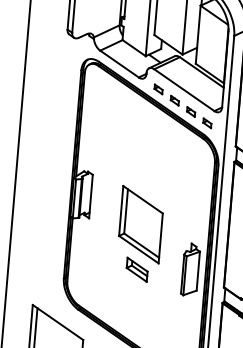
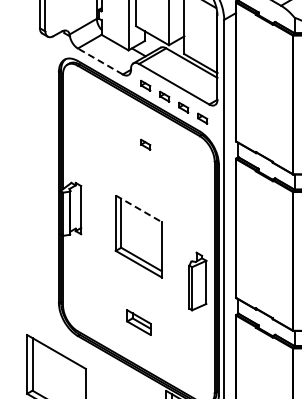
line: (119, 64) -> (100, 61), solid -> dashed
part: (153, 142) -> (145, 144), added
line: (142, 199) -> (138, 208), solid -> dashed
part: (136, 269) -> (138, 322), moved

